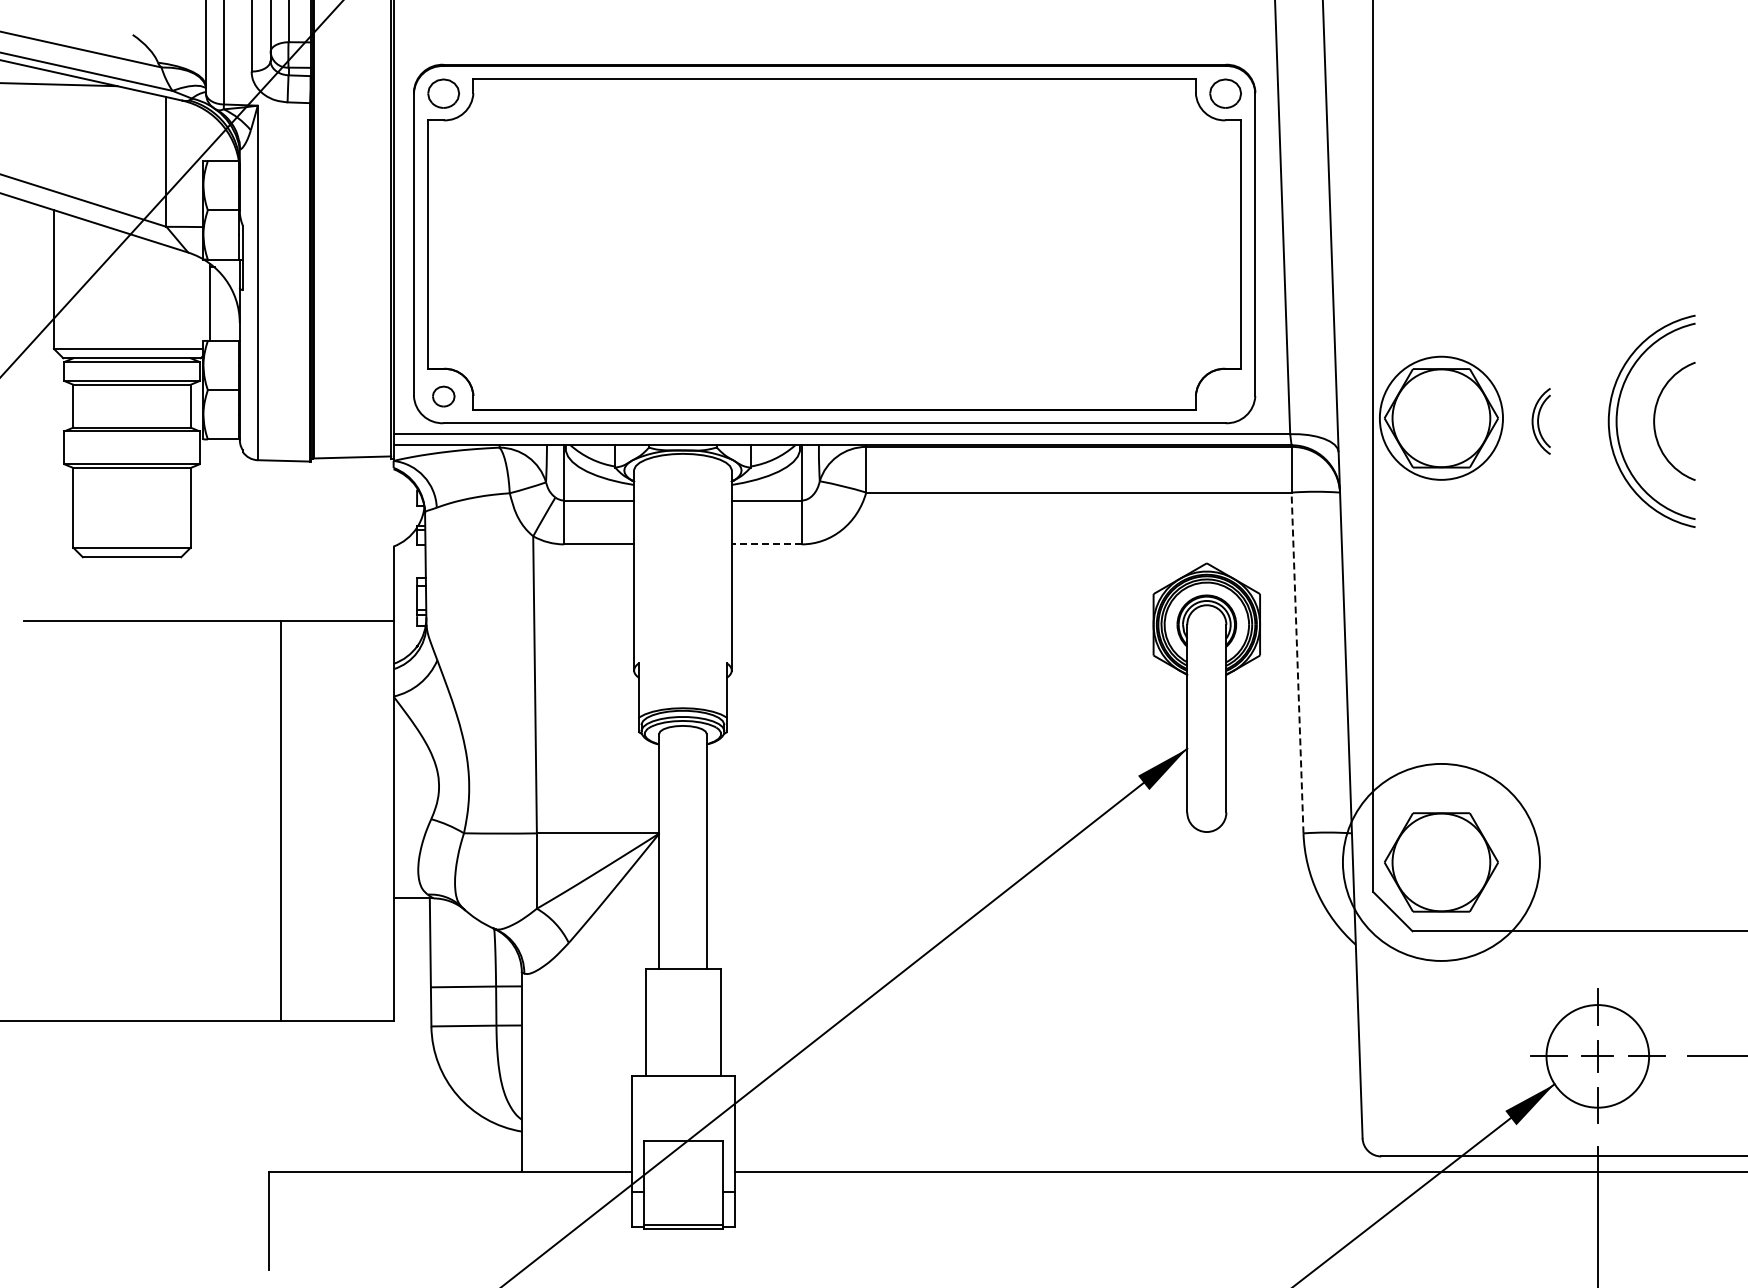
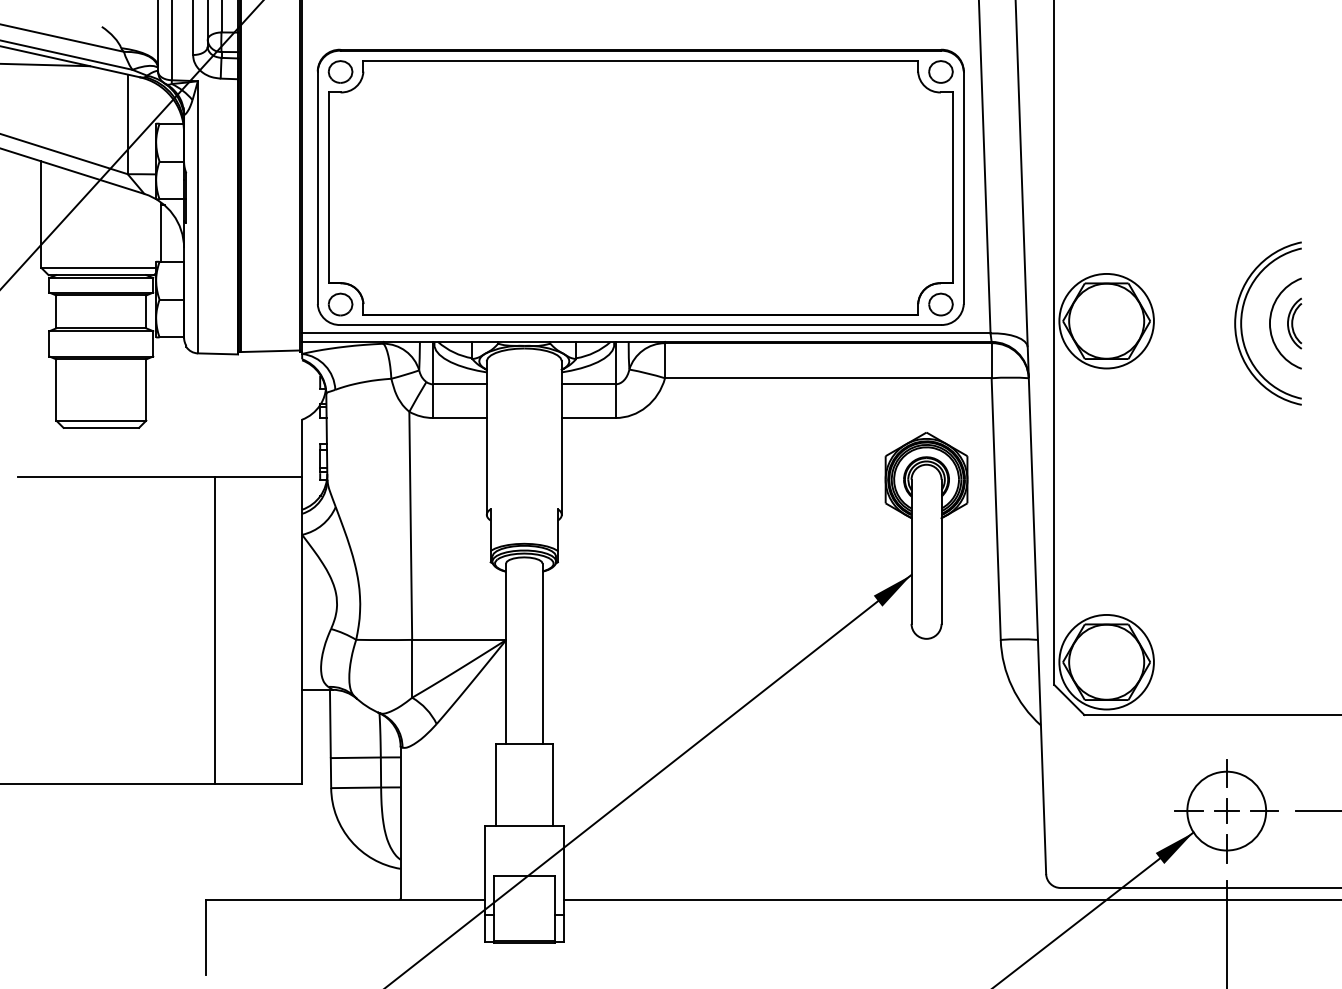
part: (443, 396) -> (340, 304), size x1.43
part: (1225, 396) -> (940, 304), added
part: (1540, 421) -> (1294, 323), moved
line: (766, 544) -> (588, 418), dashed -> solid
line: (1297, 662) -> (996, 508), dashed -> solid
circle: (1441, 862) -> (1106, 662), size x0.62

